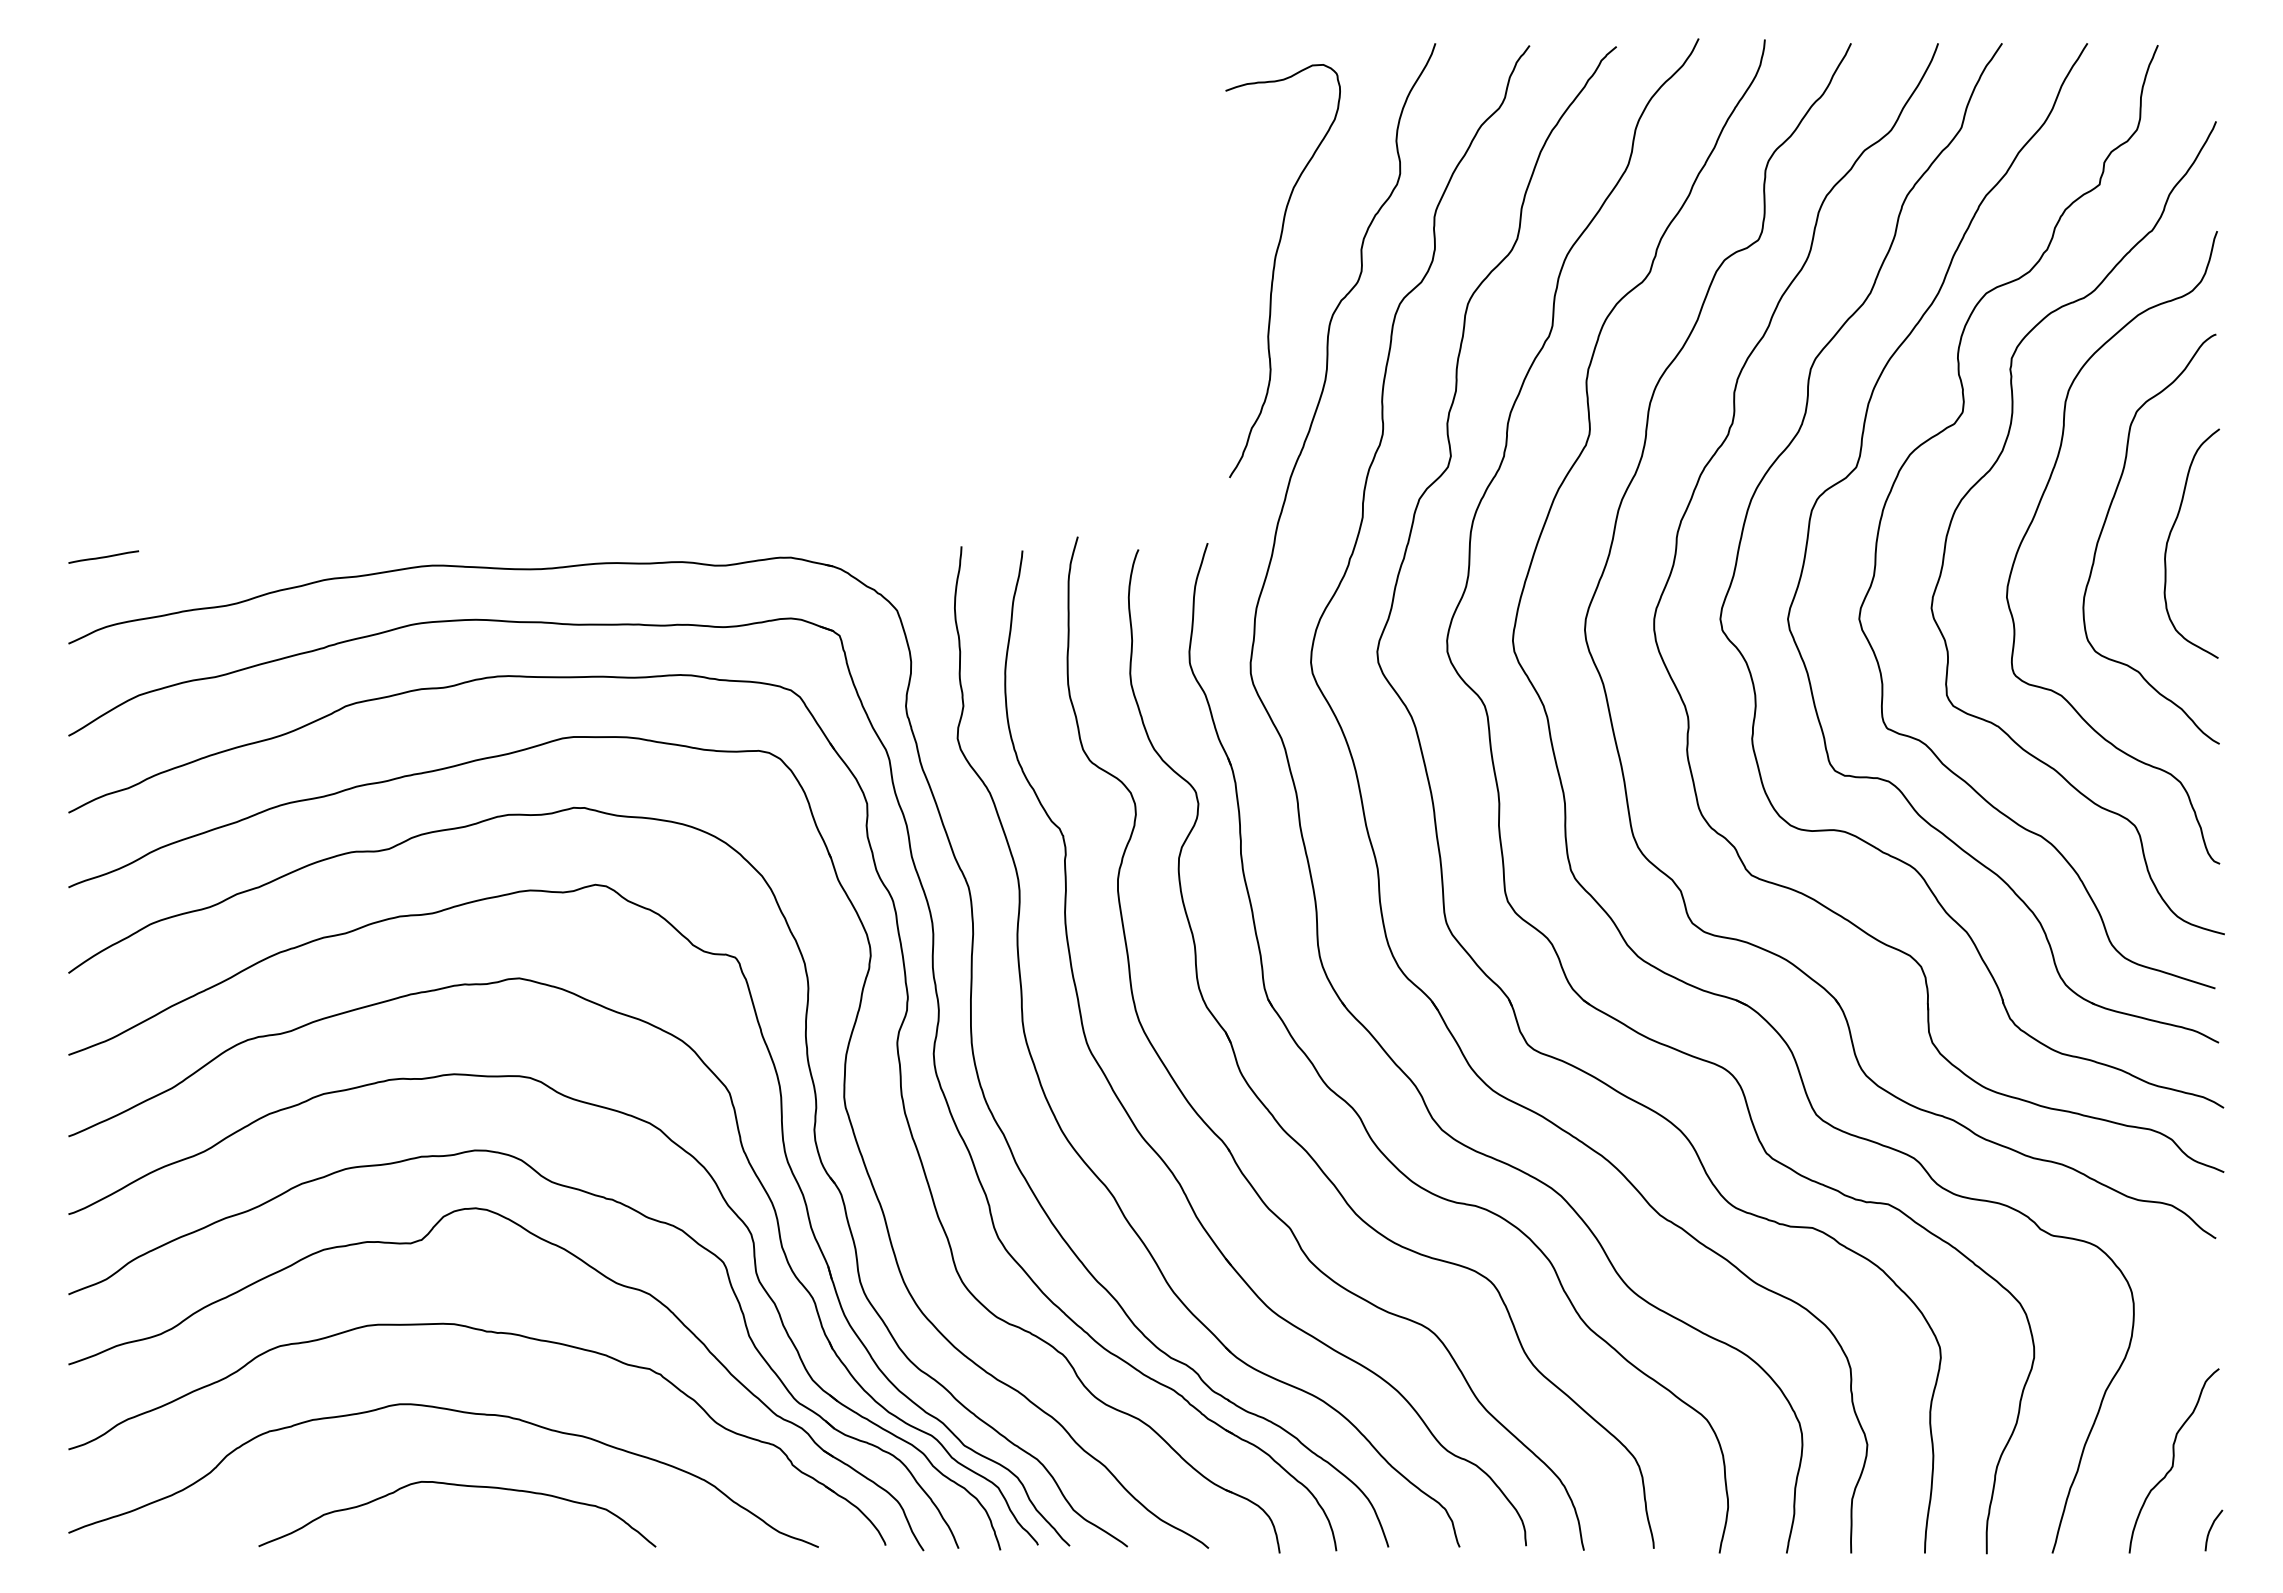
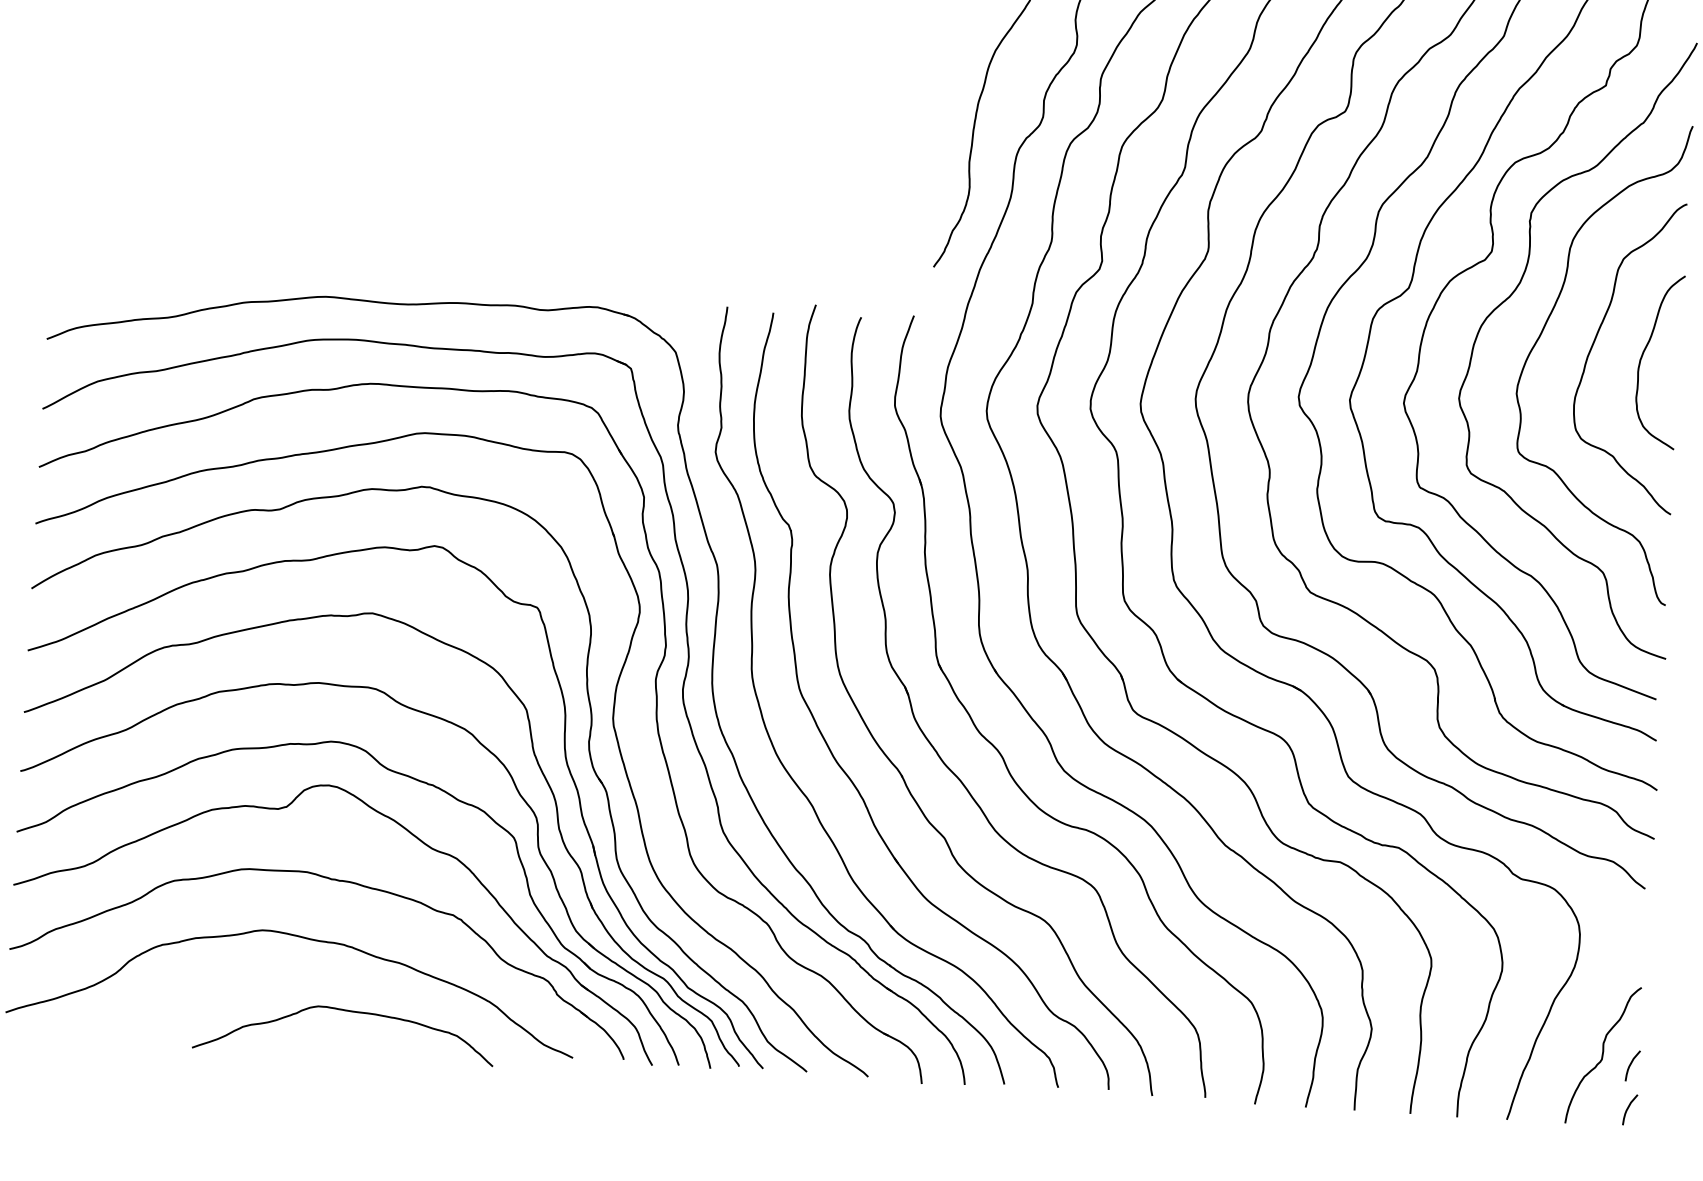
line: (103, 556) -> (77, 274), removed
curve: (2211, 1471) -> (1631, 1065), added
curve: (459, 1486) -> (346, 1011), moved

